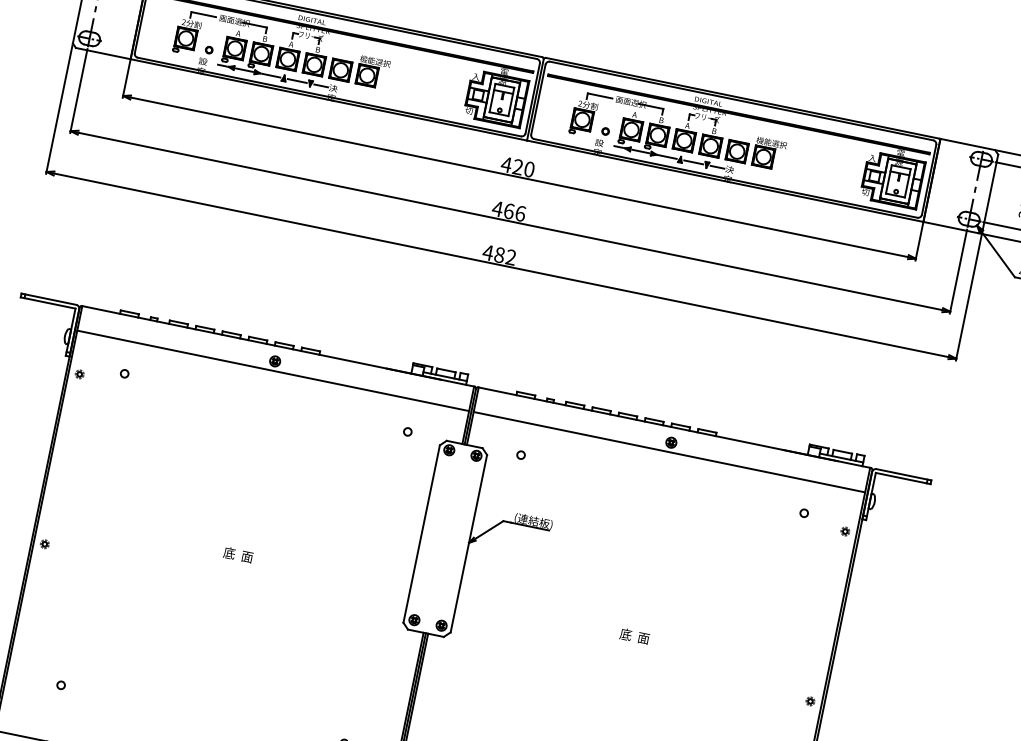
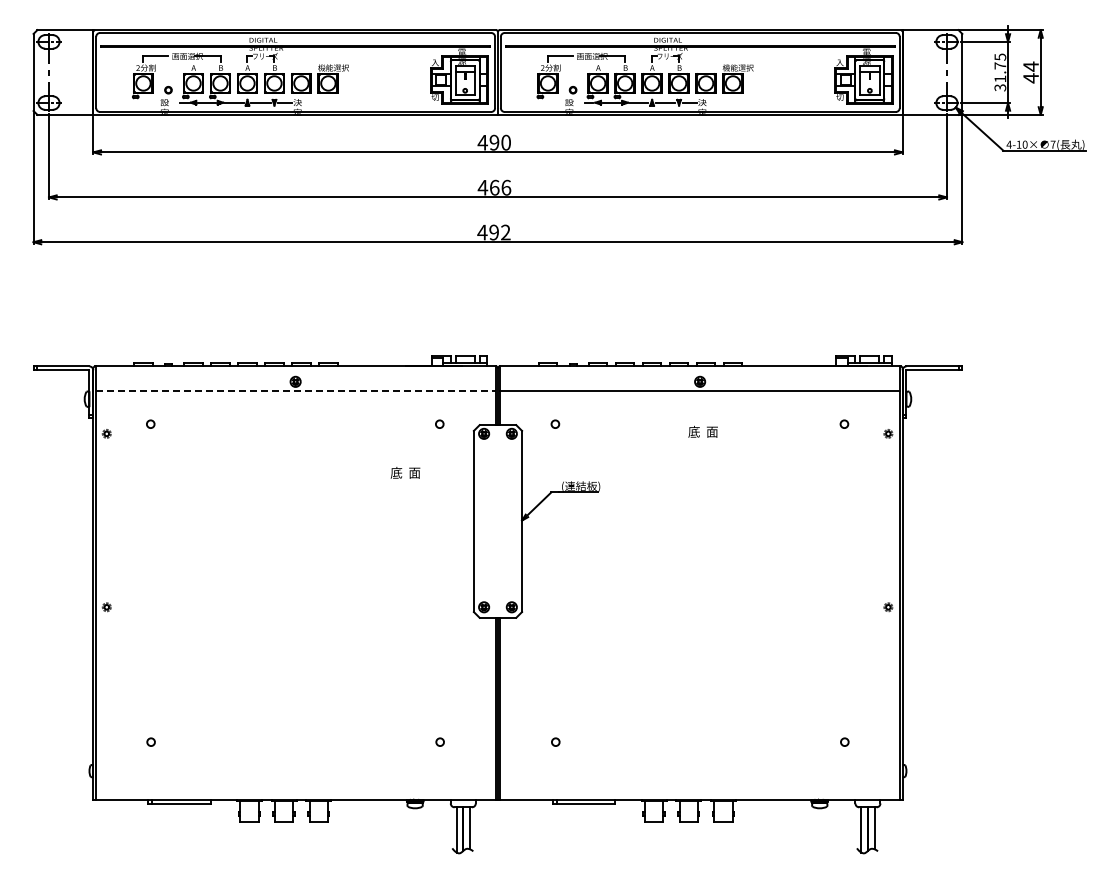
text: (518, 166) -> (494, 142), 420 -> 490
text: (499, 255) -> (494, 232), 482 -> 492
line: (274, 371) -> (296, 391), solid -> dashed
text: (238, 554) -> (405, 472), moved
text: (634, 635) -> (702, 431), moved

